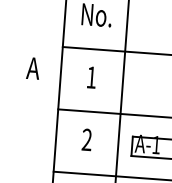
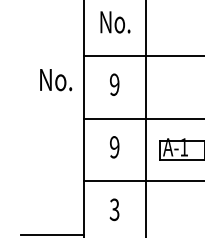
text: (33, 69) -> (56, 80), A -> No.
text: (91, 77) -> (114, 84), 1 -> 9
text: (86, 140) -> (114, 147), 2 -> 9

